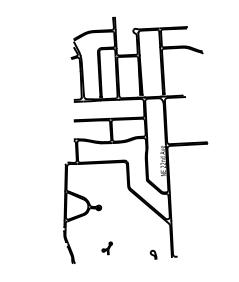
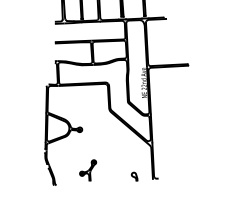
part: (107, 248) -> (88, 170), size x1.67

